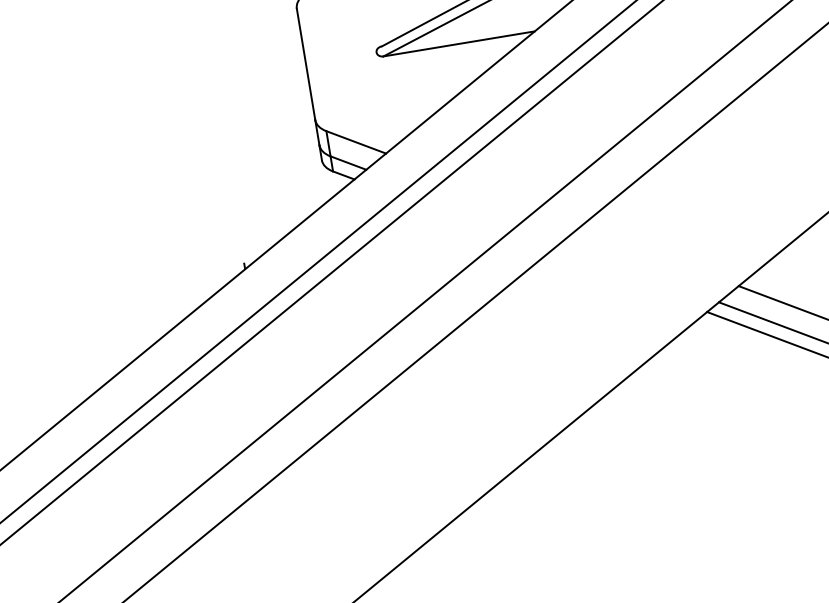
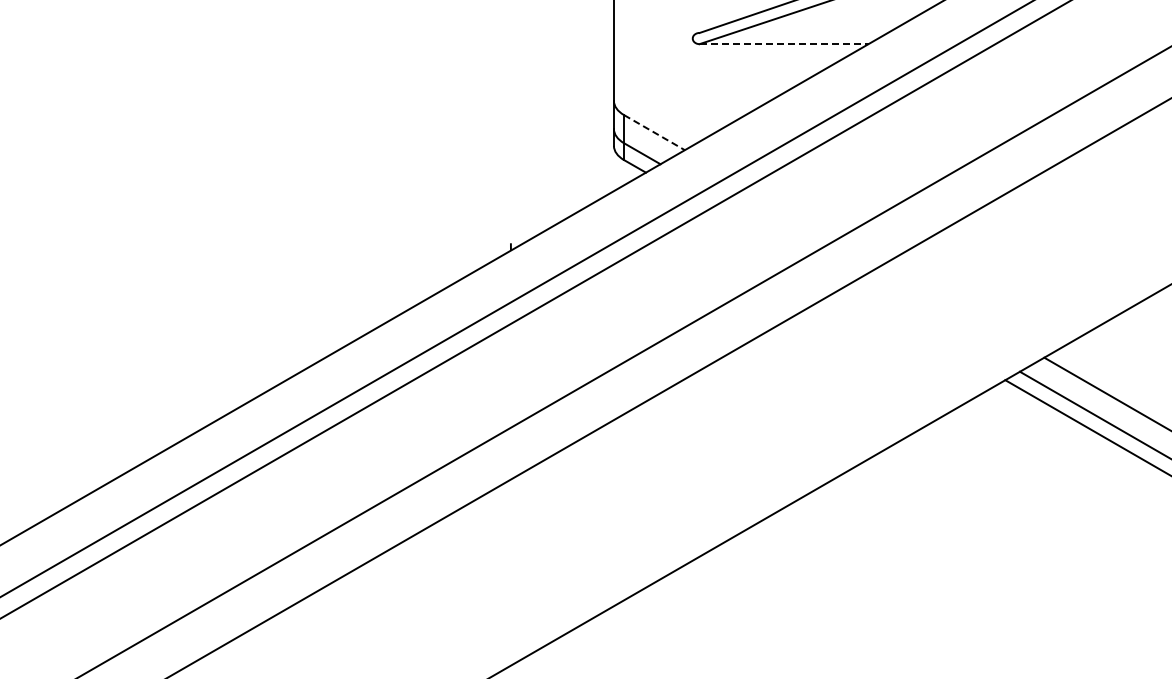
line: (459, 44) -> (784, 44), solid -> dashed
line: (356, 142) -> (654, 132), solid -> dashed

